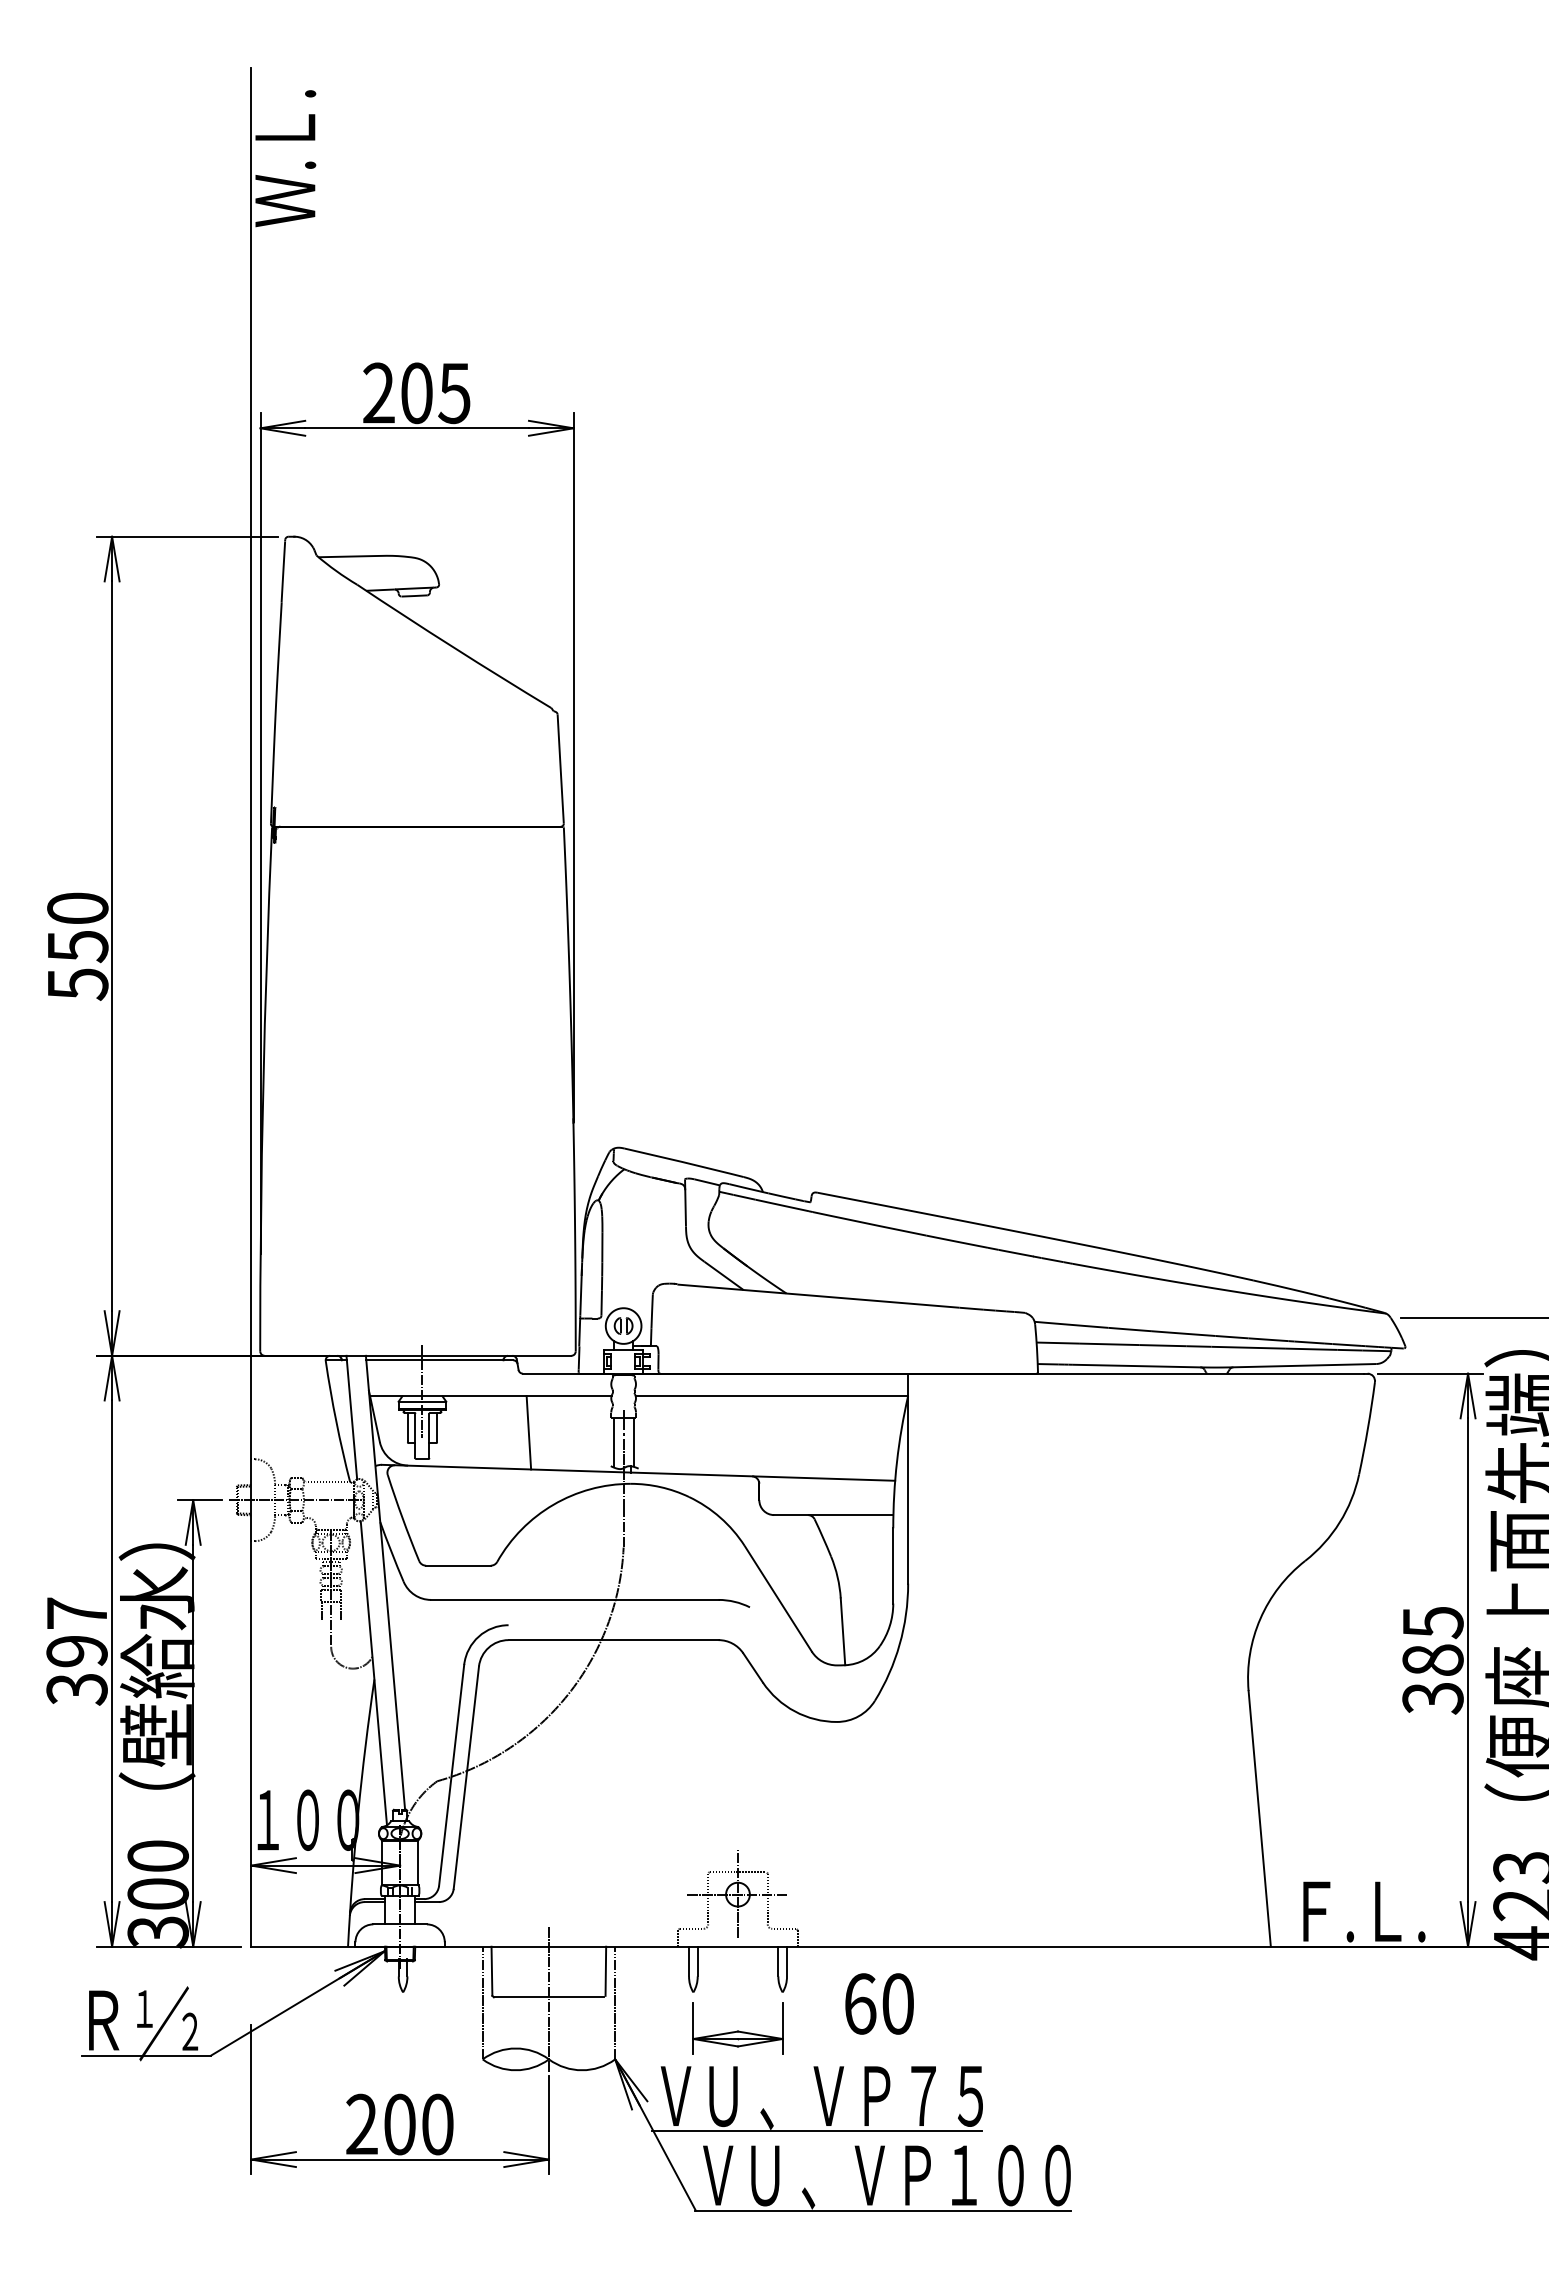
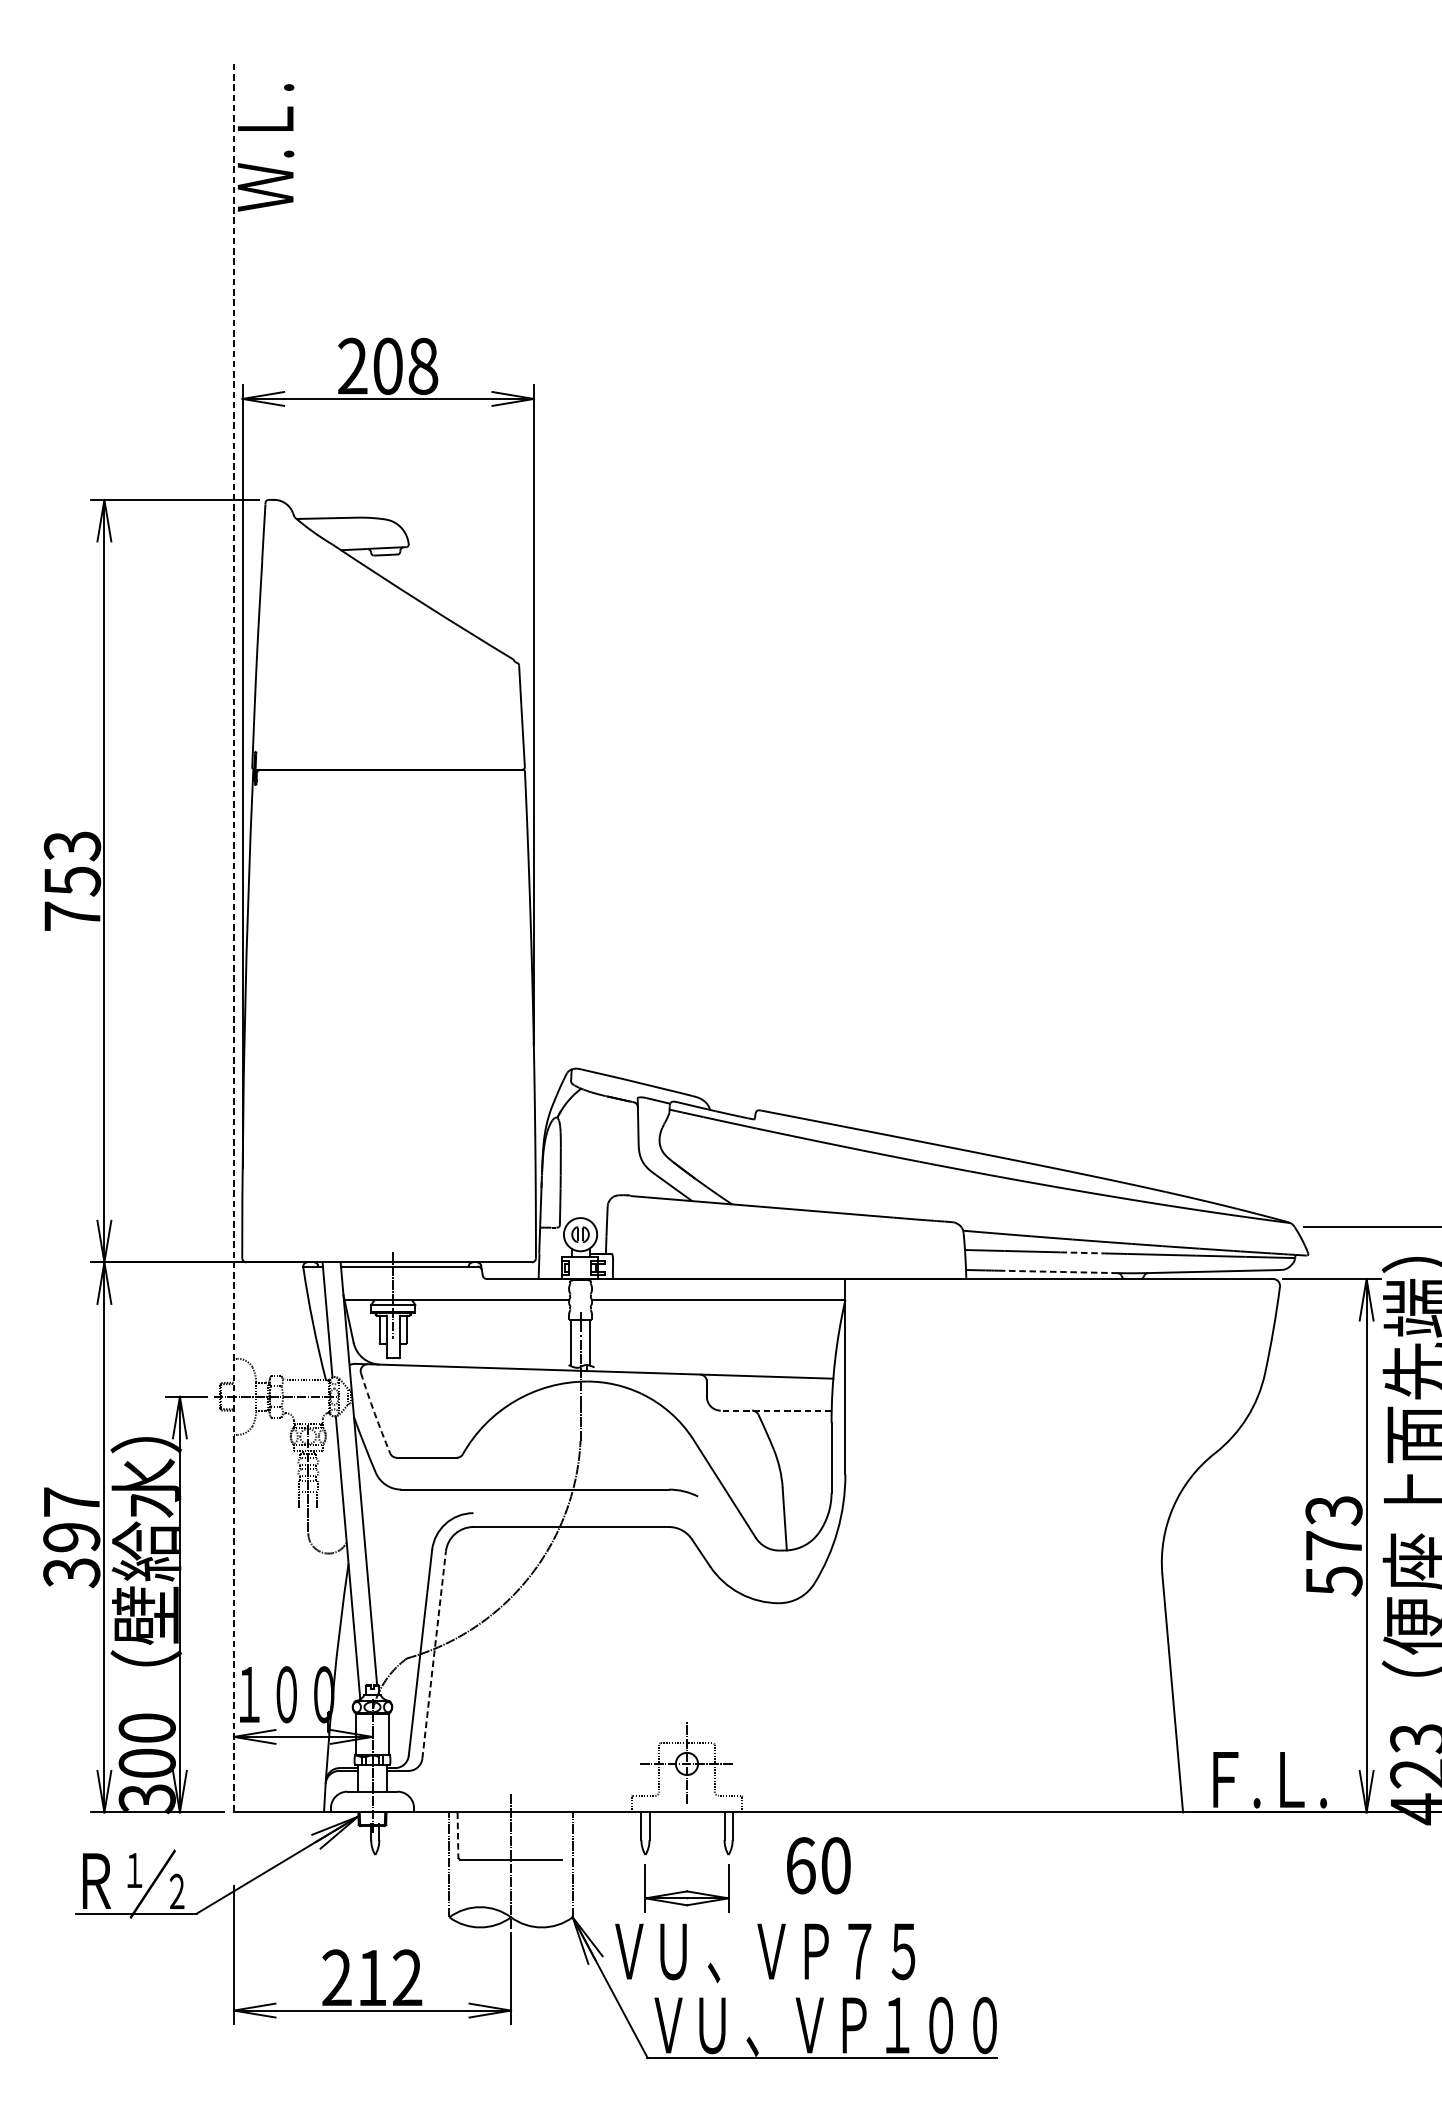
text: (454, 393) -> (423, 366), 205 -> 208
text: (77, 946) -> (72, 881), 550 -> 753
line: (251, 1008) -> (234, 939), solid -> dashed
line: (1162, 1345) -> (1082, 1252), solid -> dashed
line: (1136, 1366) -> (1057, 1272), solid -> dashed
line: (528, 1432) -> (491, 1333), removed
line: (833, 1515) -> (775, 1411), solid -> dashed
arc: (402, 1518) -> (374, 1413), solid -> dashed
text: (1432, 1660) -> (1333, 1545), 385 -> 573
line: (466, 1777) -> (434, 1654), solid -> dashed
line: (605, 1970) -> (563, 1834), removed
line: (491, 1971) -> (457, 1835), solid -> dashed
text: (418, 2124) -> (389, 1977), 200 -> 212
line: (816, 2131) -> (760, 1984), removed

